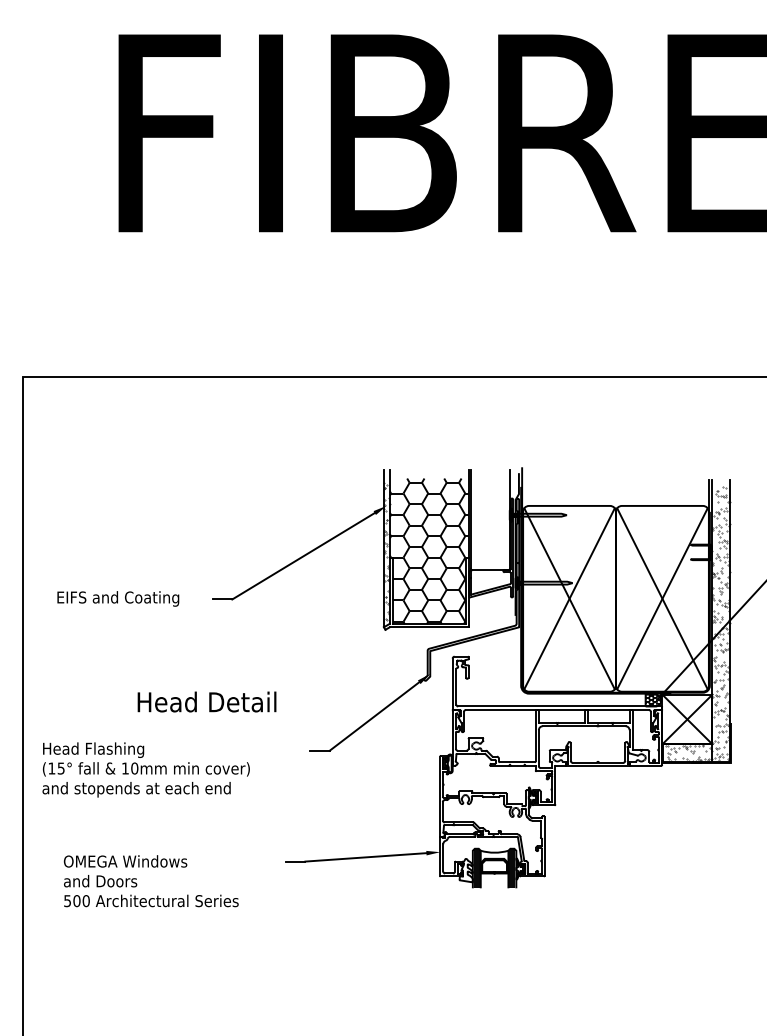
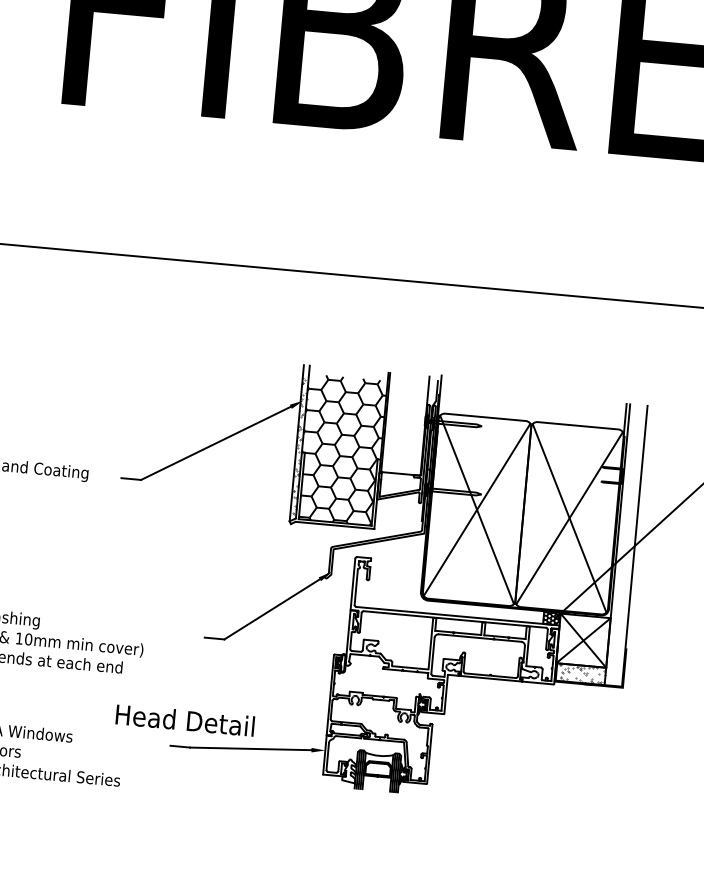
hatch: (720, 623) -> (625, 548), removed
text: (206, 701) -> (184, 719), moved

